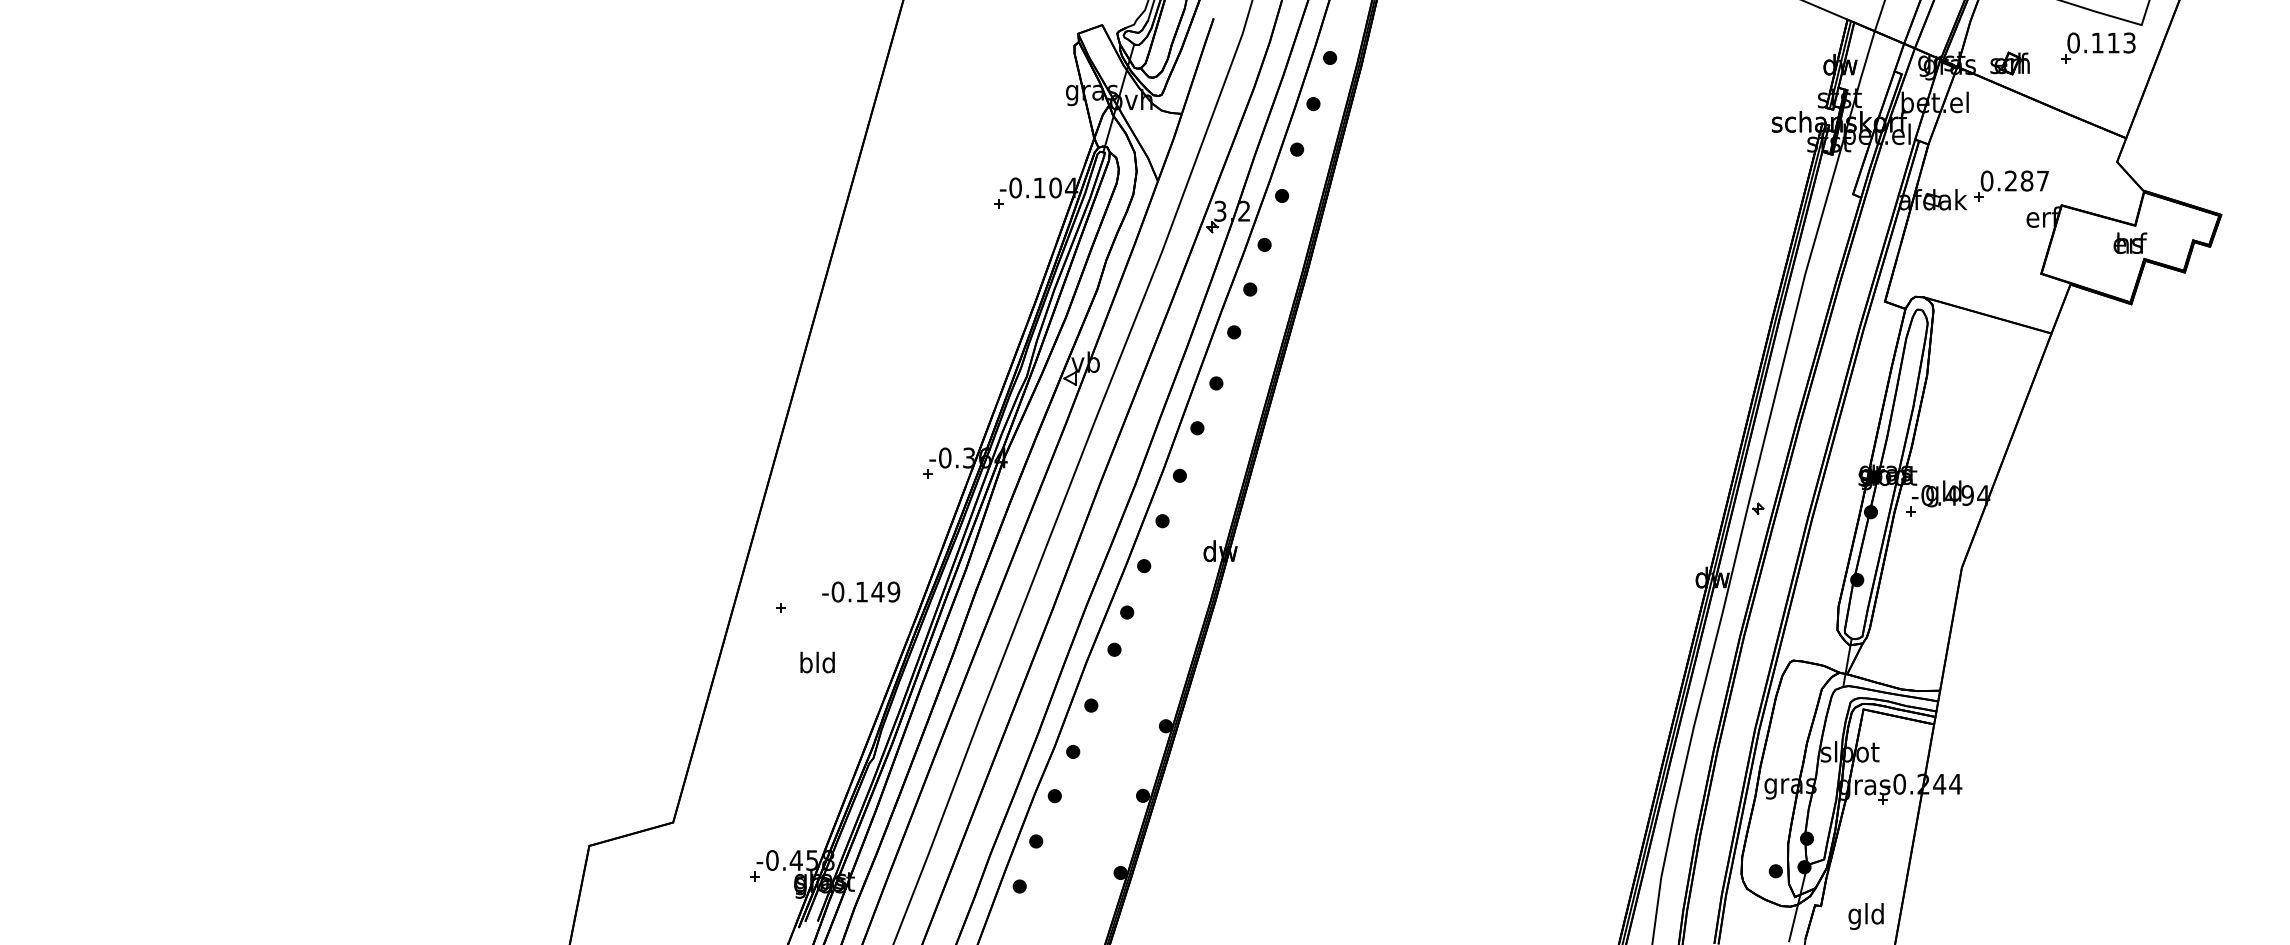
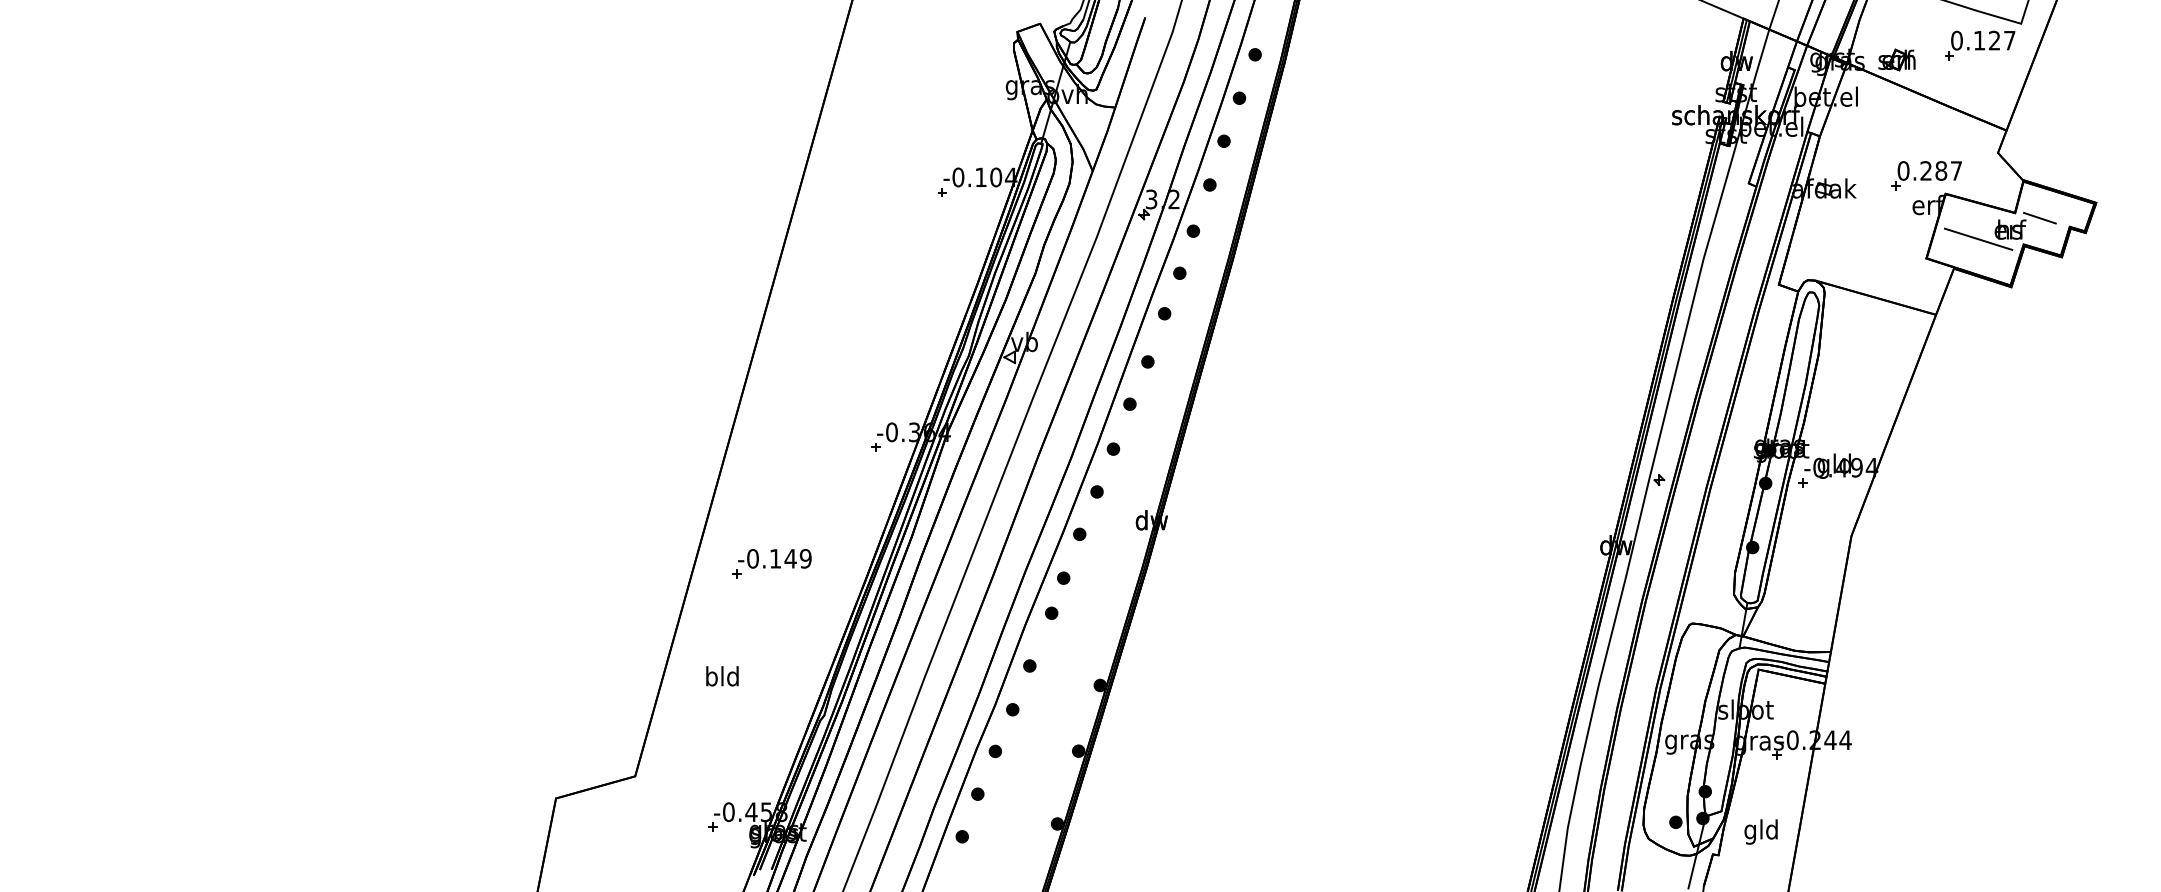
text: (2121, 42) -> (2002, 40), 0.113 -> 0.127
part: (2011, 185) -> (1926, 175), moved
line: (2161, 230) -> (2039, 217), added
line: (2096, 253) -> (1978, 239), added
text: (861, 591) -> (775, 558), moved
text: (817, 662) -> (722, 676), moved
text: (1865, 916) -> (1760, 832), moved

